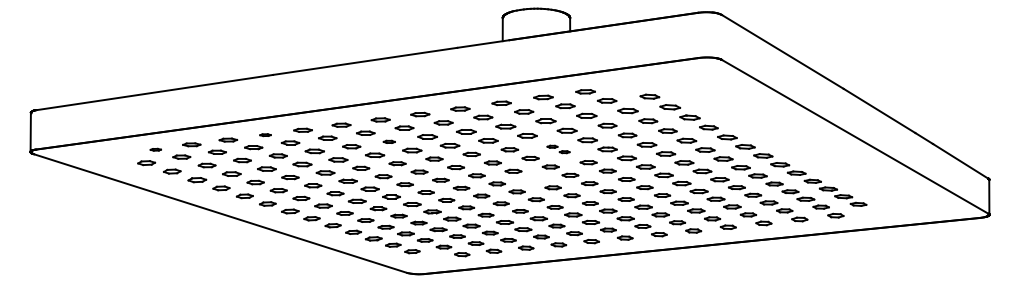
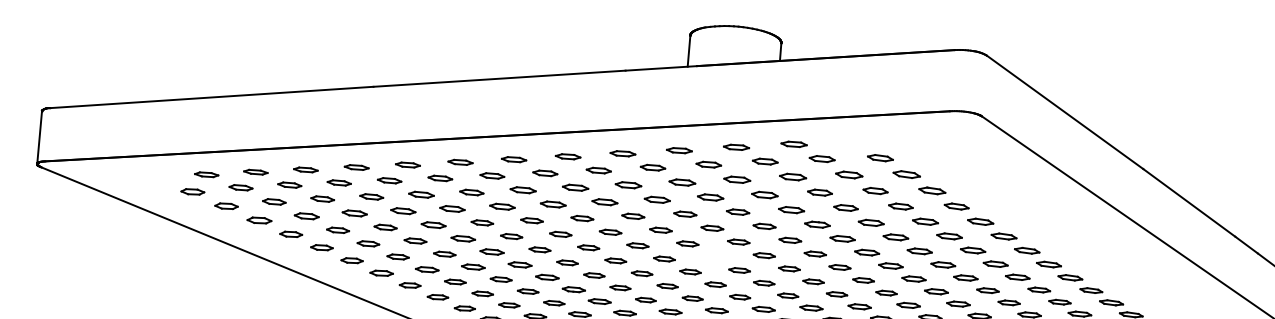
part: (265, 134) -> (356, 166), size x1.67
part: (389, 141) -> (523, 189), size x1.67
part: (155, 149) -> (206, 174), size x1.67
part: (558, 149) -> (751, 219), size x1.67

